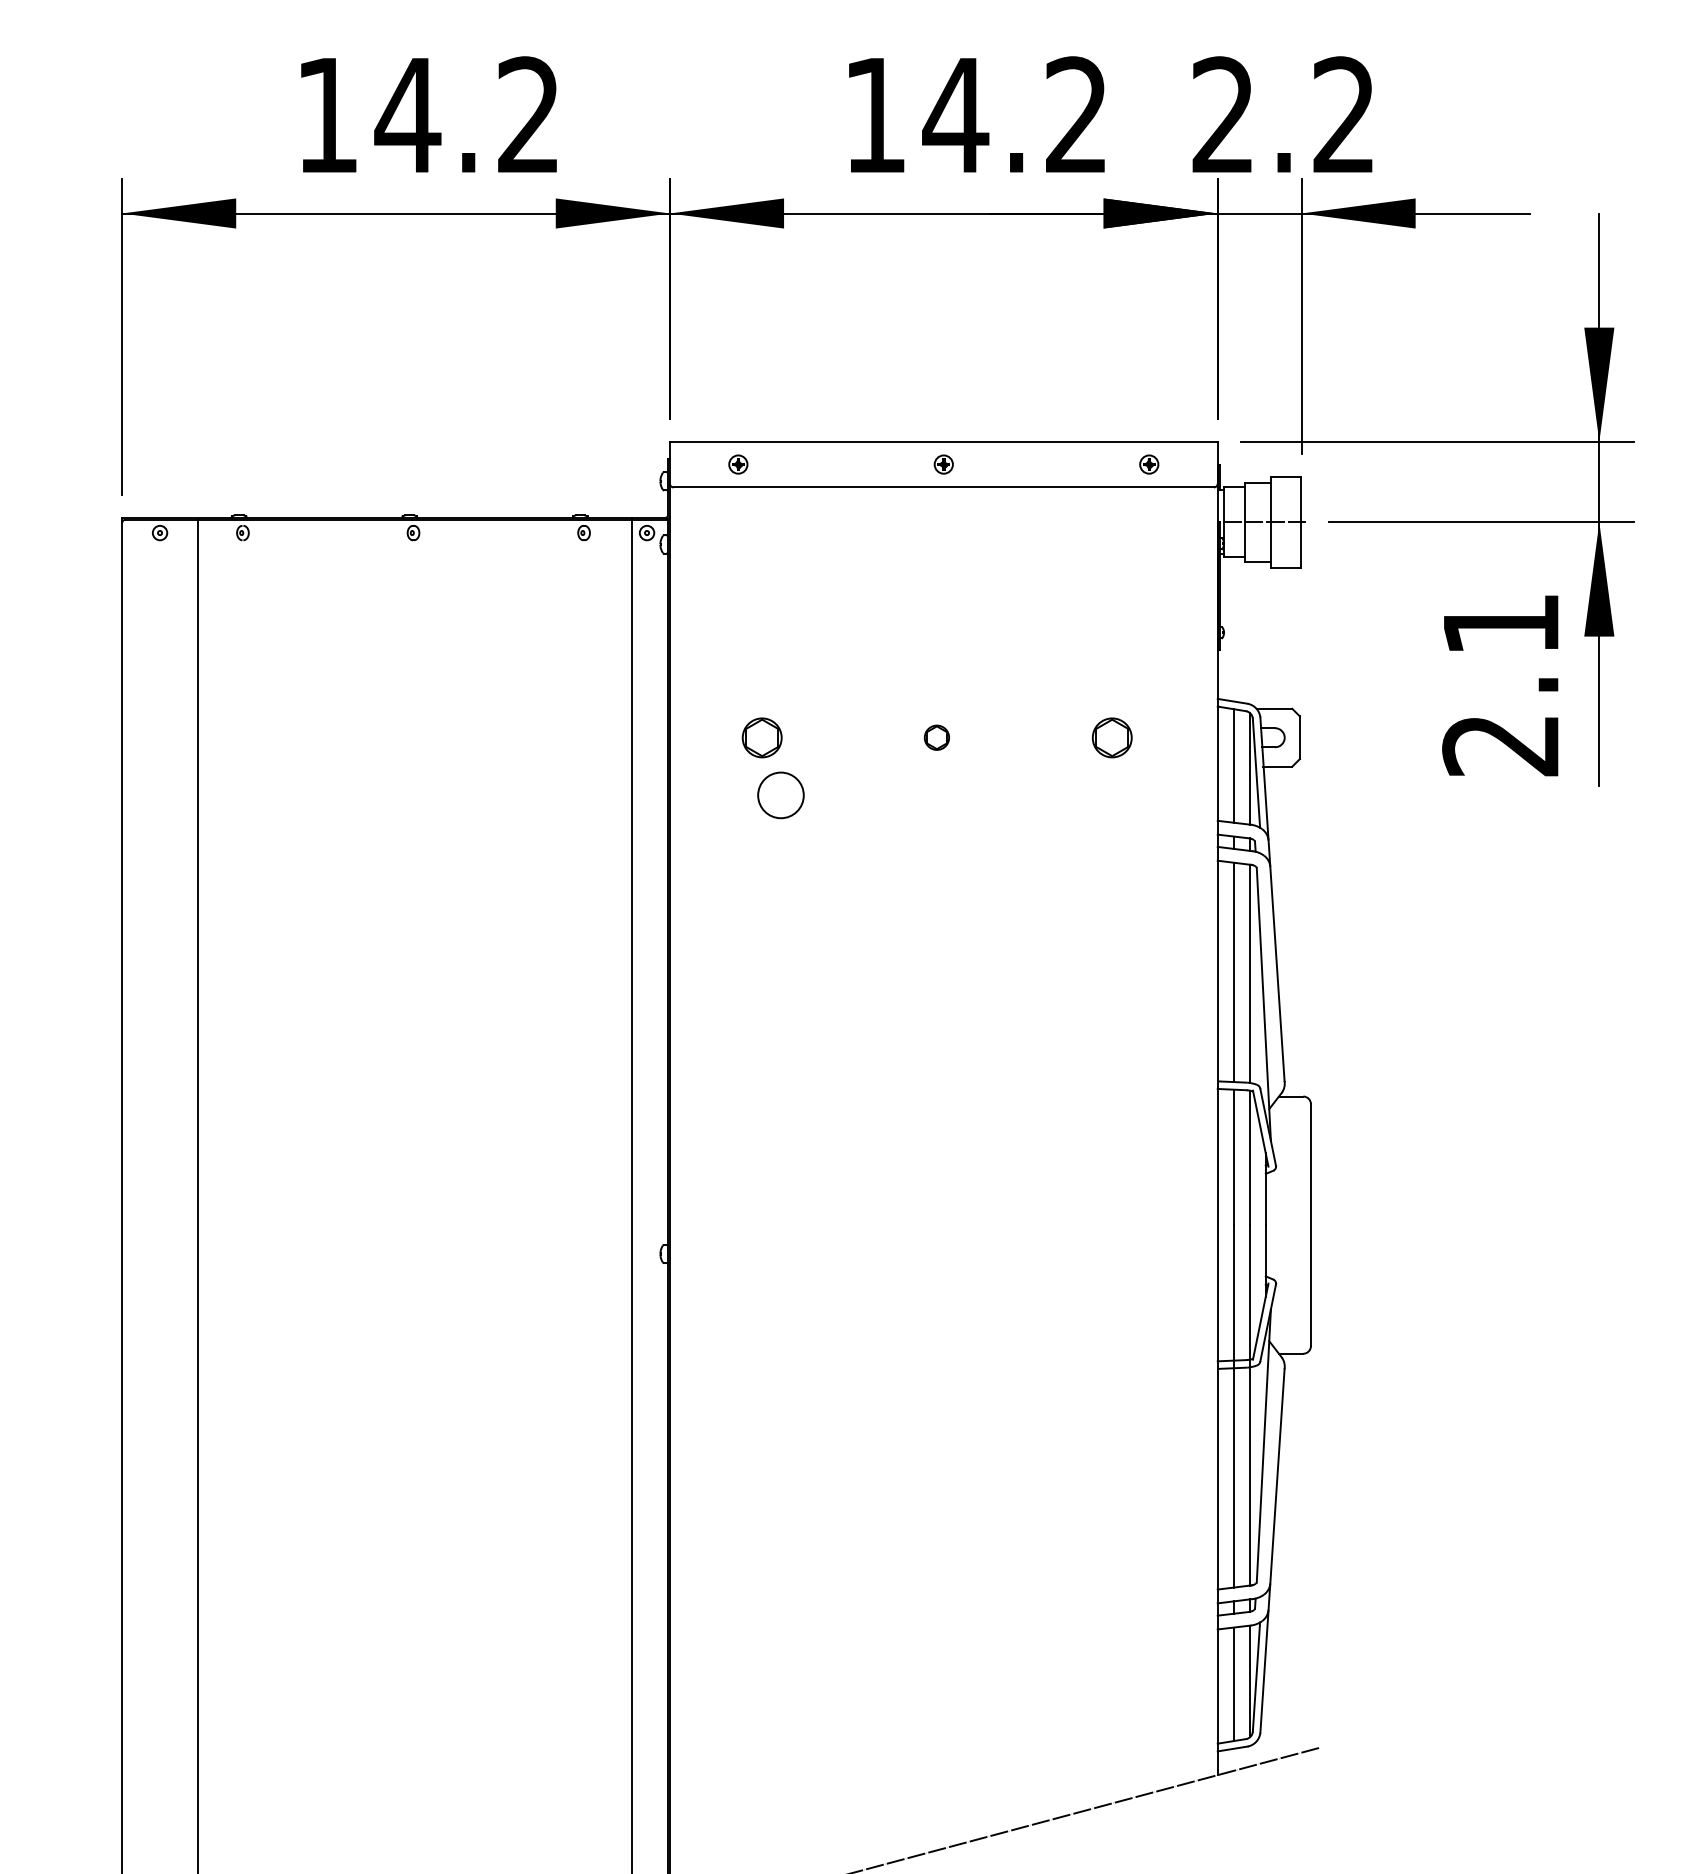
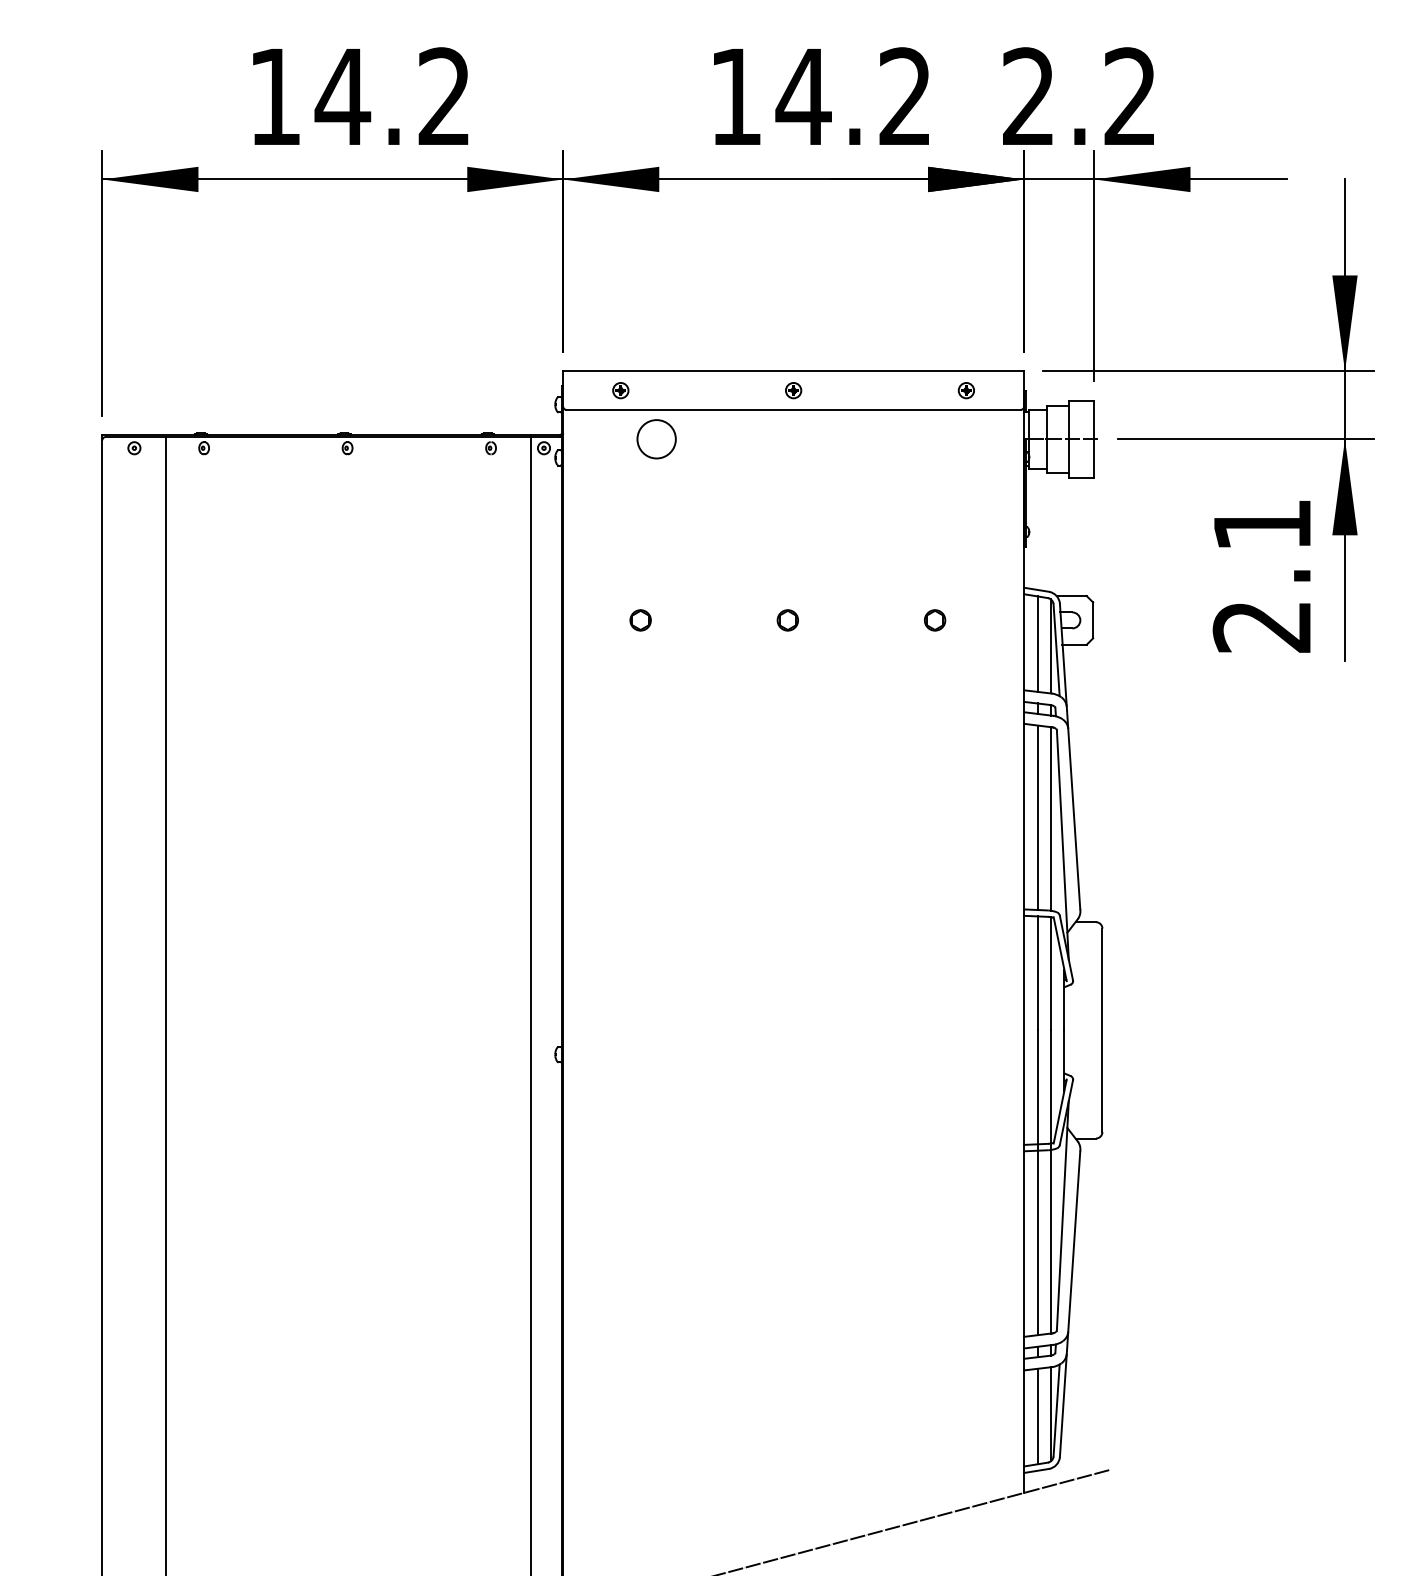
part: (761, 737) -> (640, 620), size x0.62
part: (1111, 737) -> (934, 620), size x0.62
circle: (780, 795) -> (656, 439), moved

